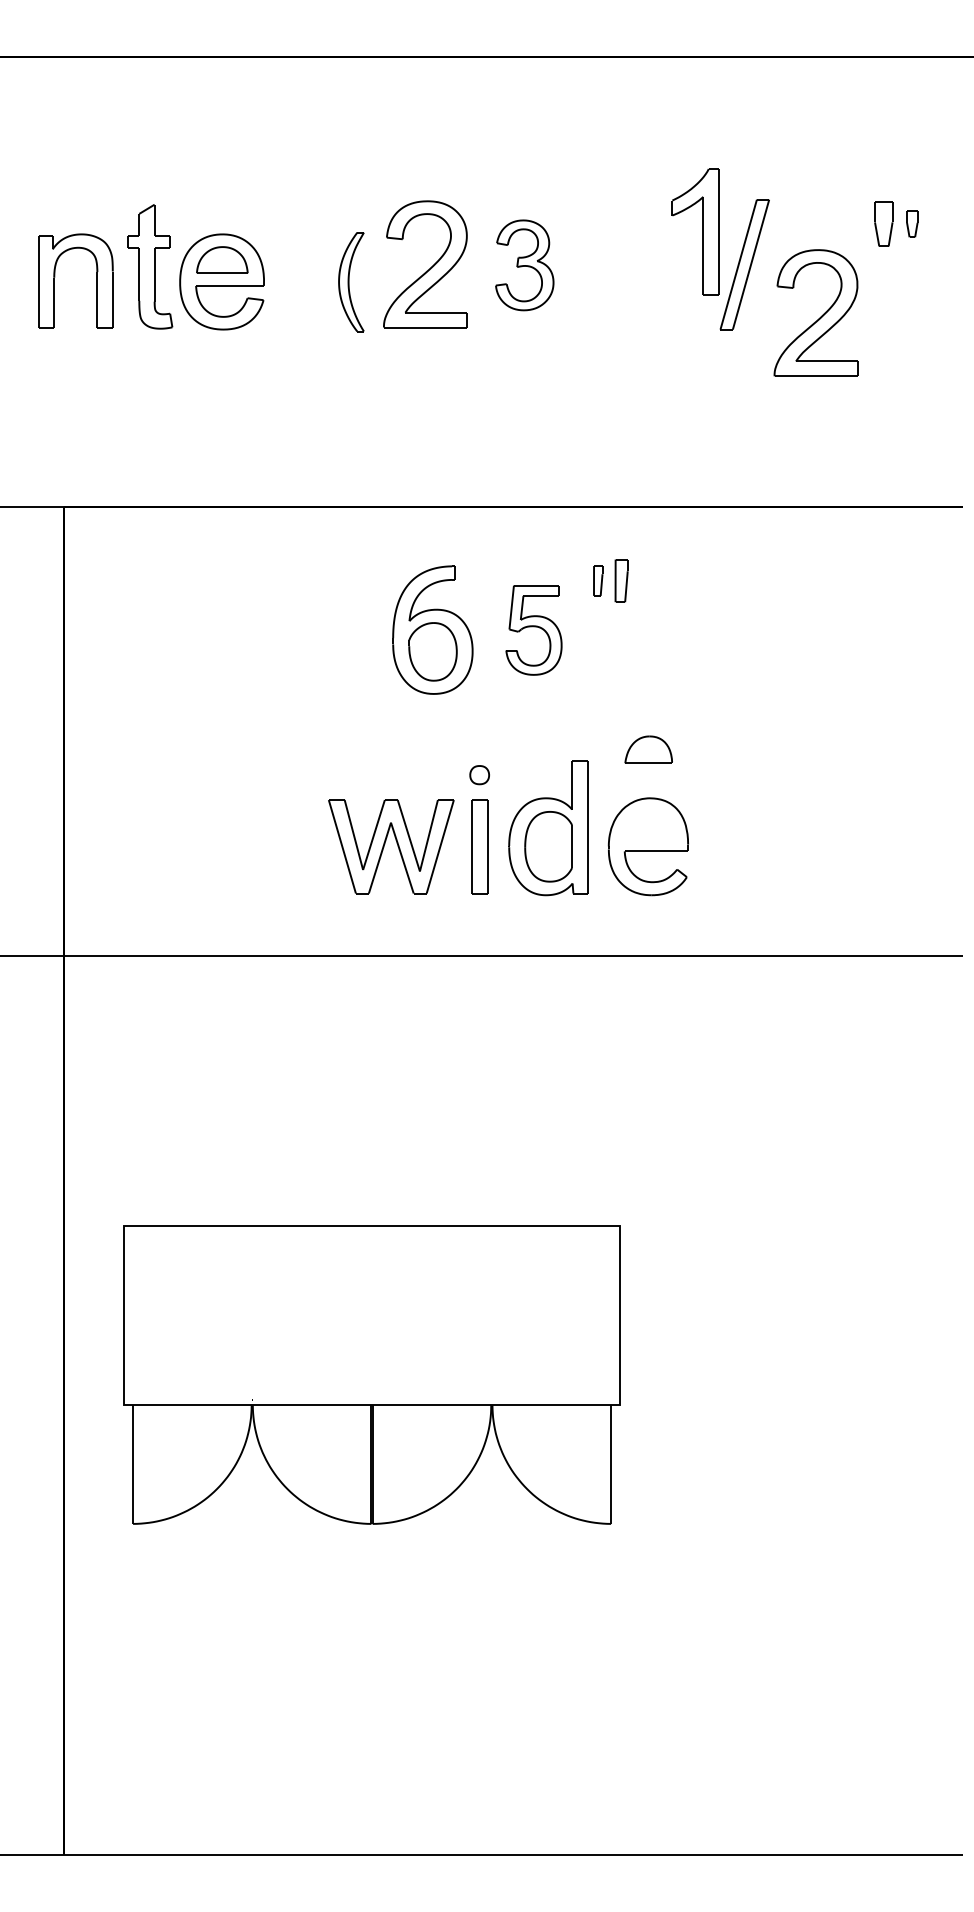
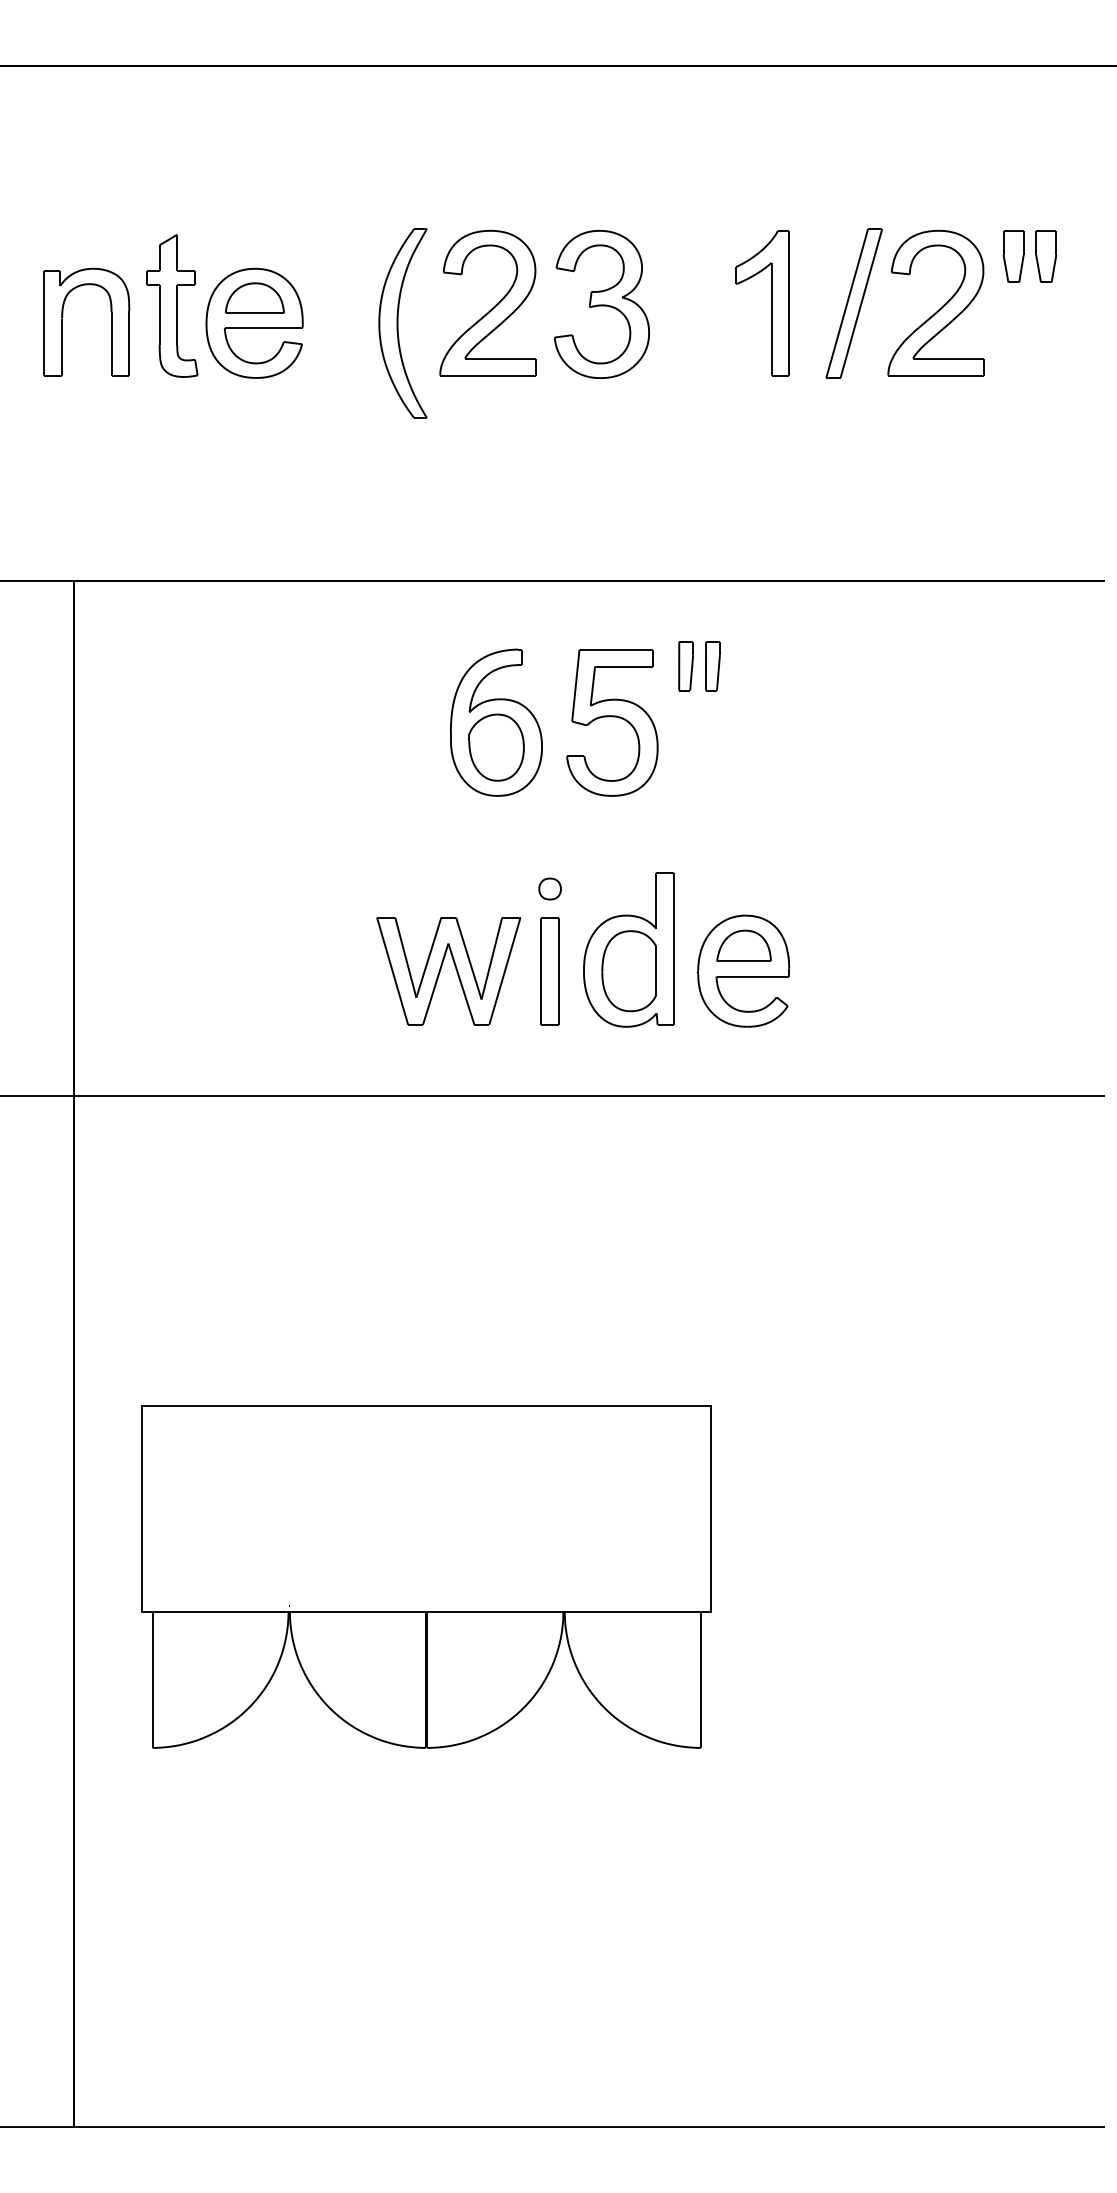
part: (912, 223) -> (1046, 256), size x1.67
part: (703, 232) -> (771, 303), moved
part: (524, 264) -> (601, 303), size x1.43
part: (350, 282) -> (402, 323), size x1.67
part: (820, 316) -> (940, 307), moved
part: (597, 581) -> (685, 666), size x1.43
part: (534, 629) -> (612, 722), size x1.43
part: (648, 749) -> (743, 945), moved

